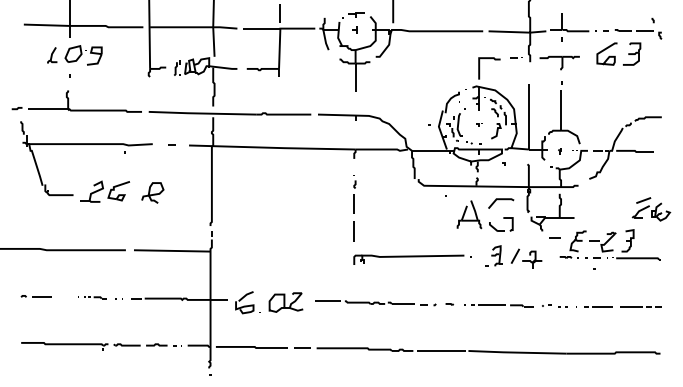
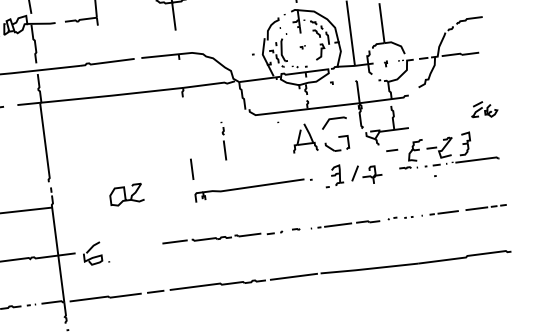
part: (354, 194) -> (224, 141), moved
part: (651, 209) -> (484, 109), size x0.7
part: (285, 302) -> (126, 195), moved

